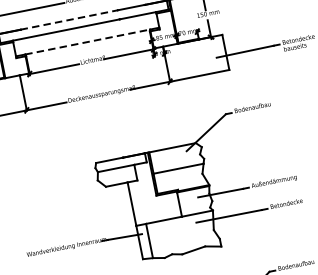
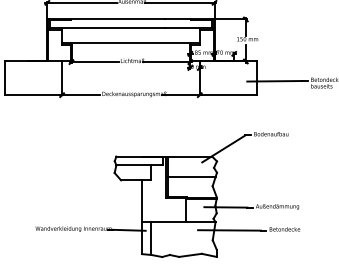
line: (69, 19) -> (118, 19), dashed -> solid
line: (87, 42) -> (130, 43), dashed -> solid

